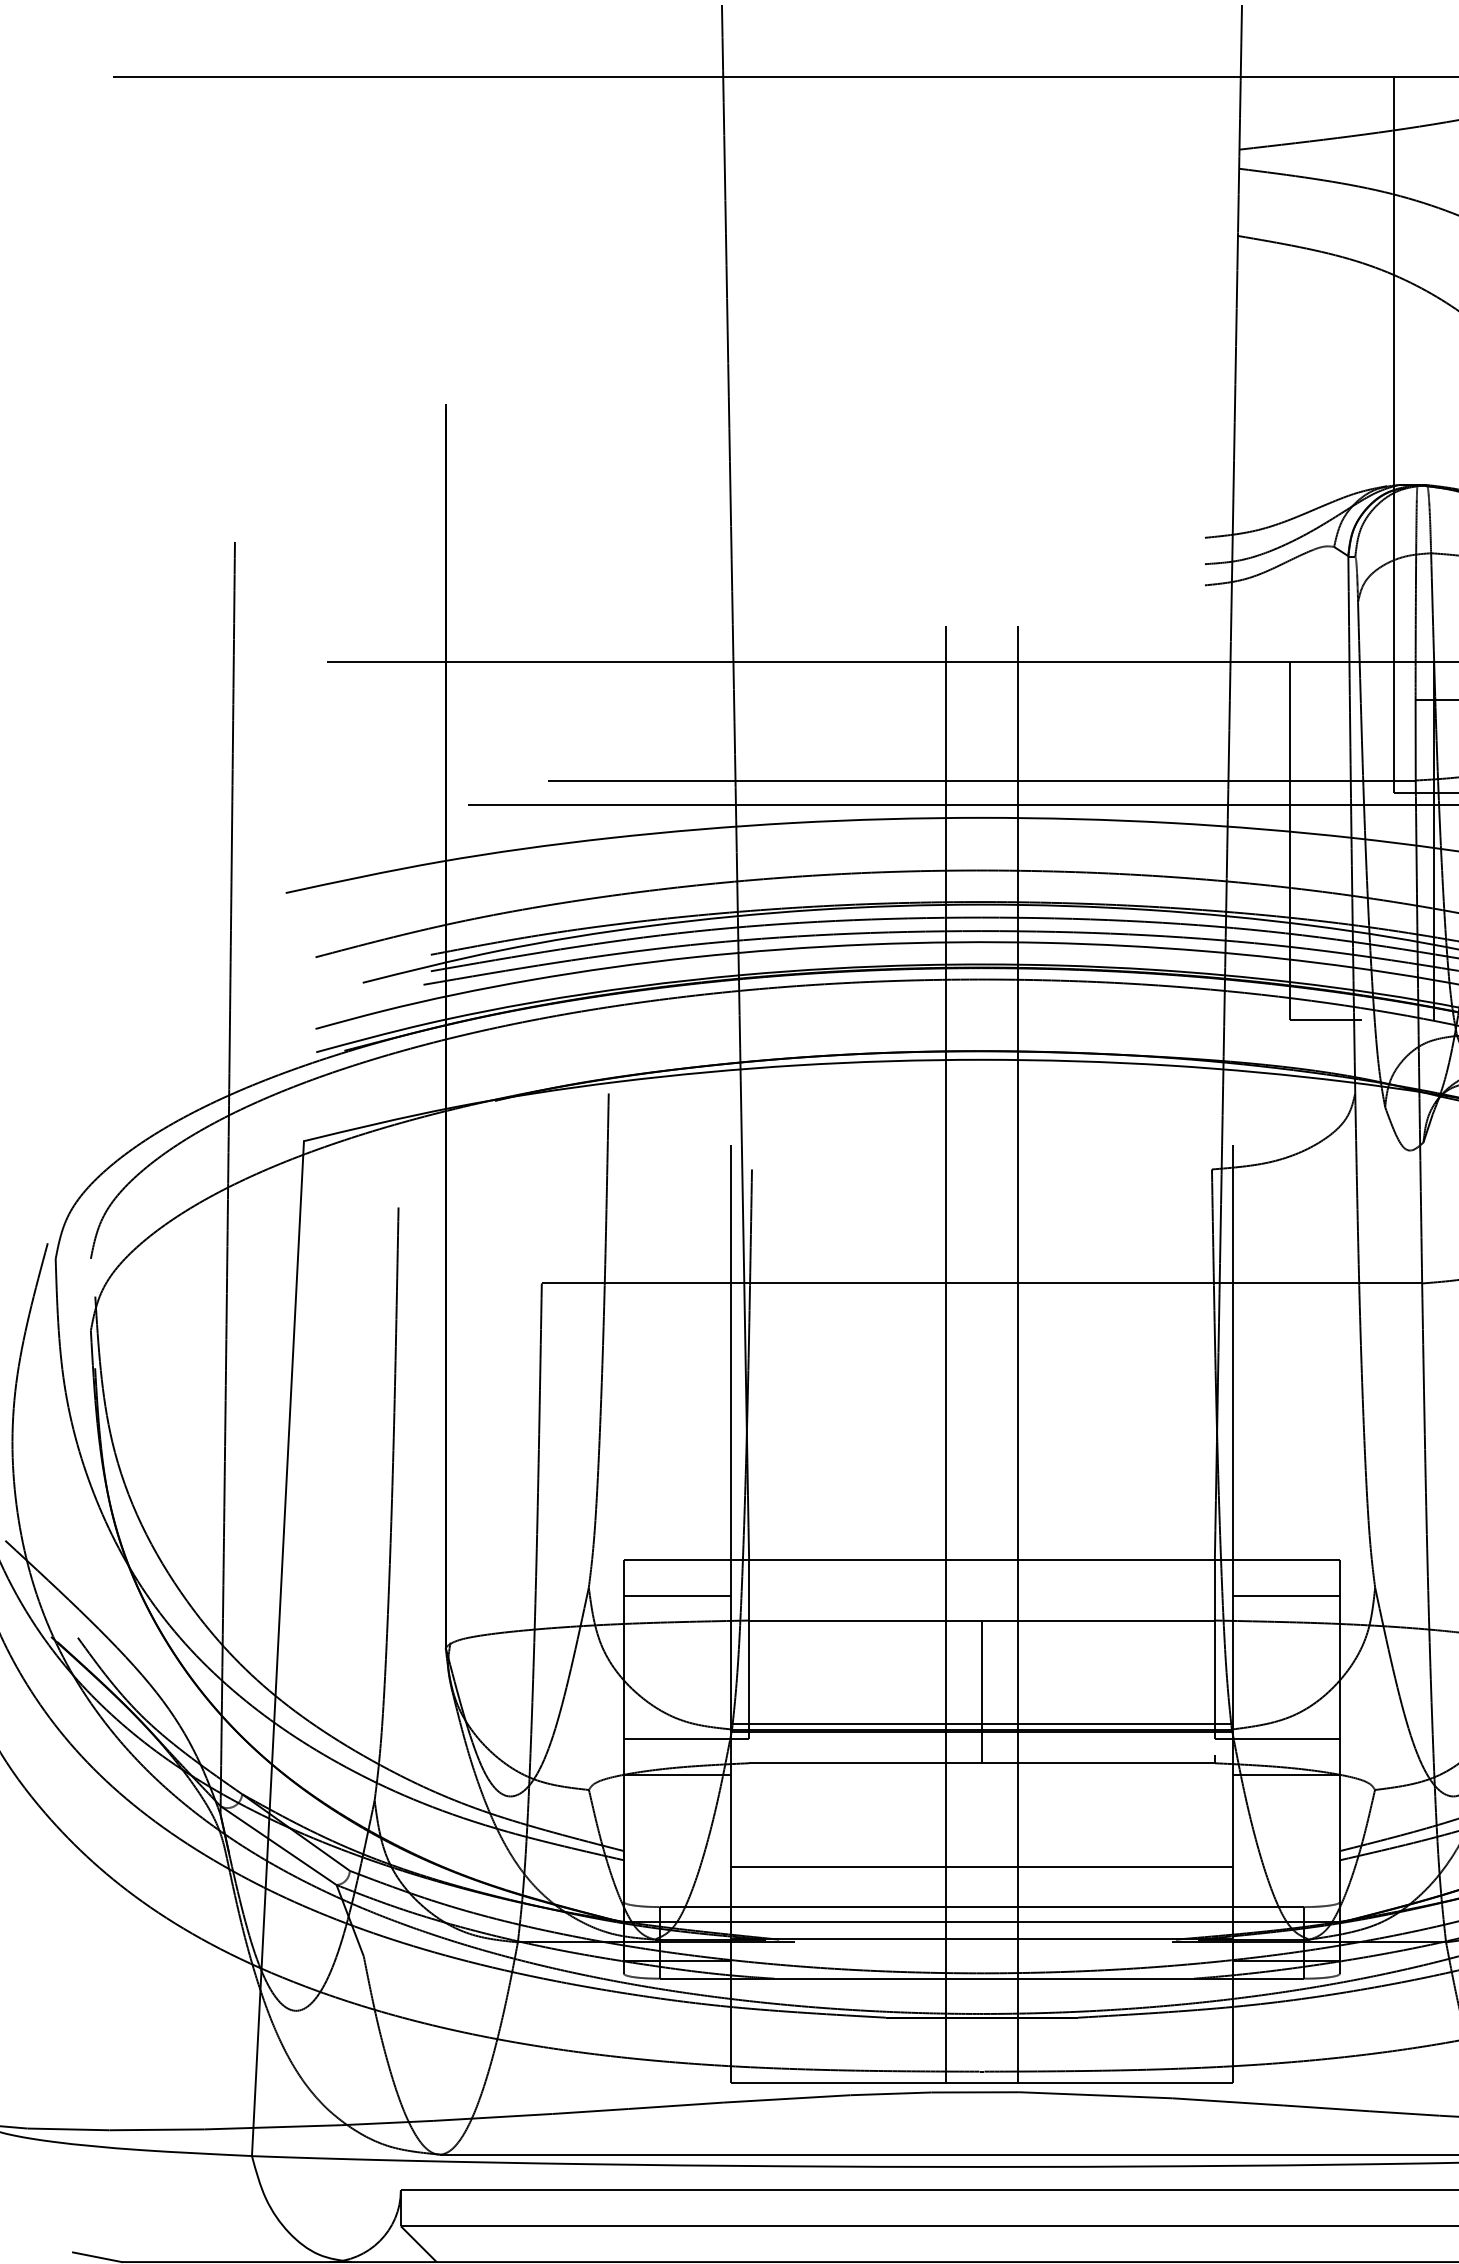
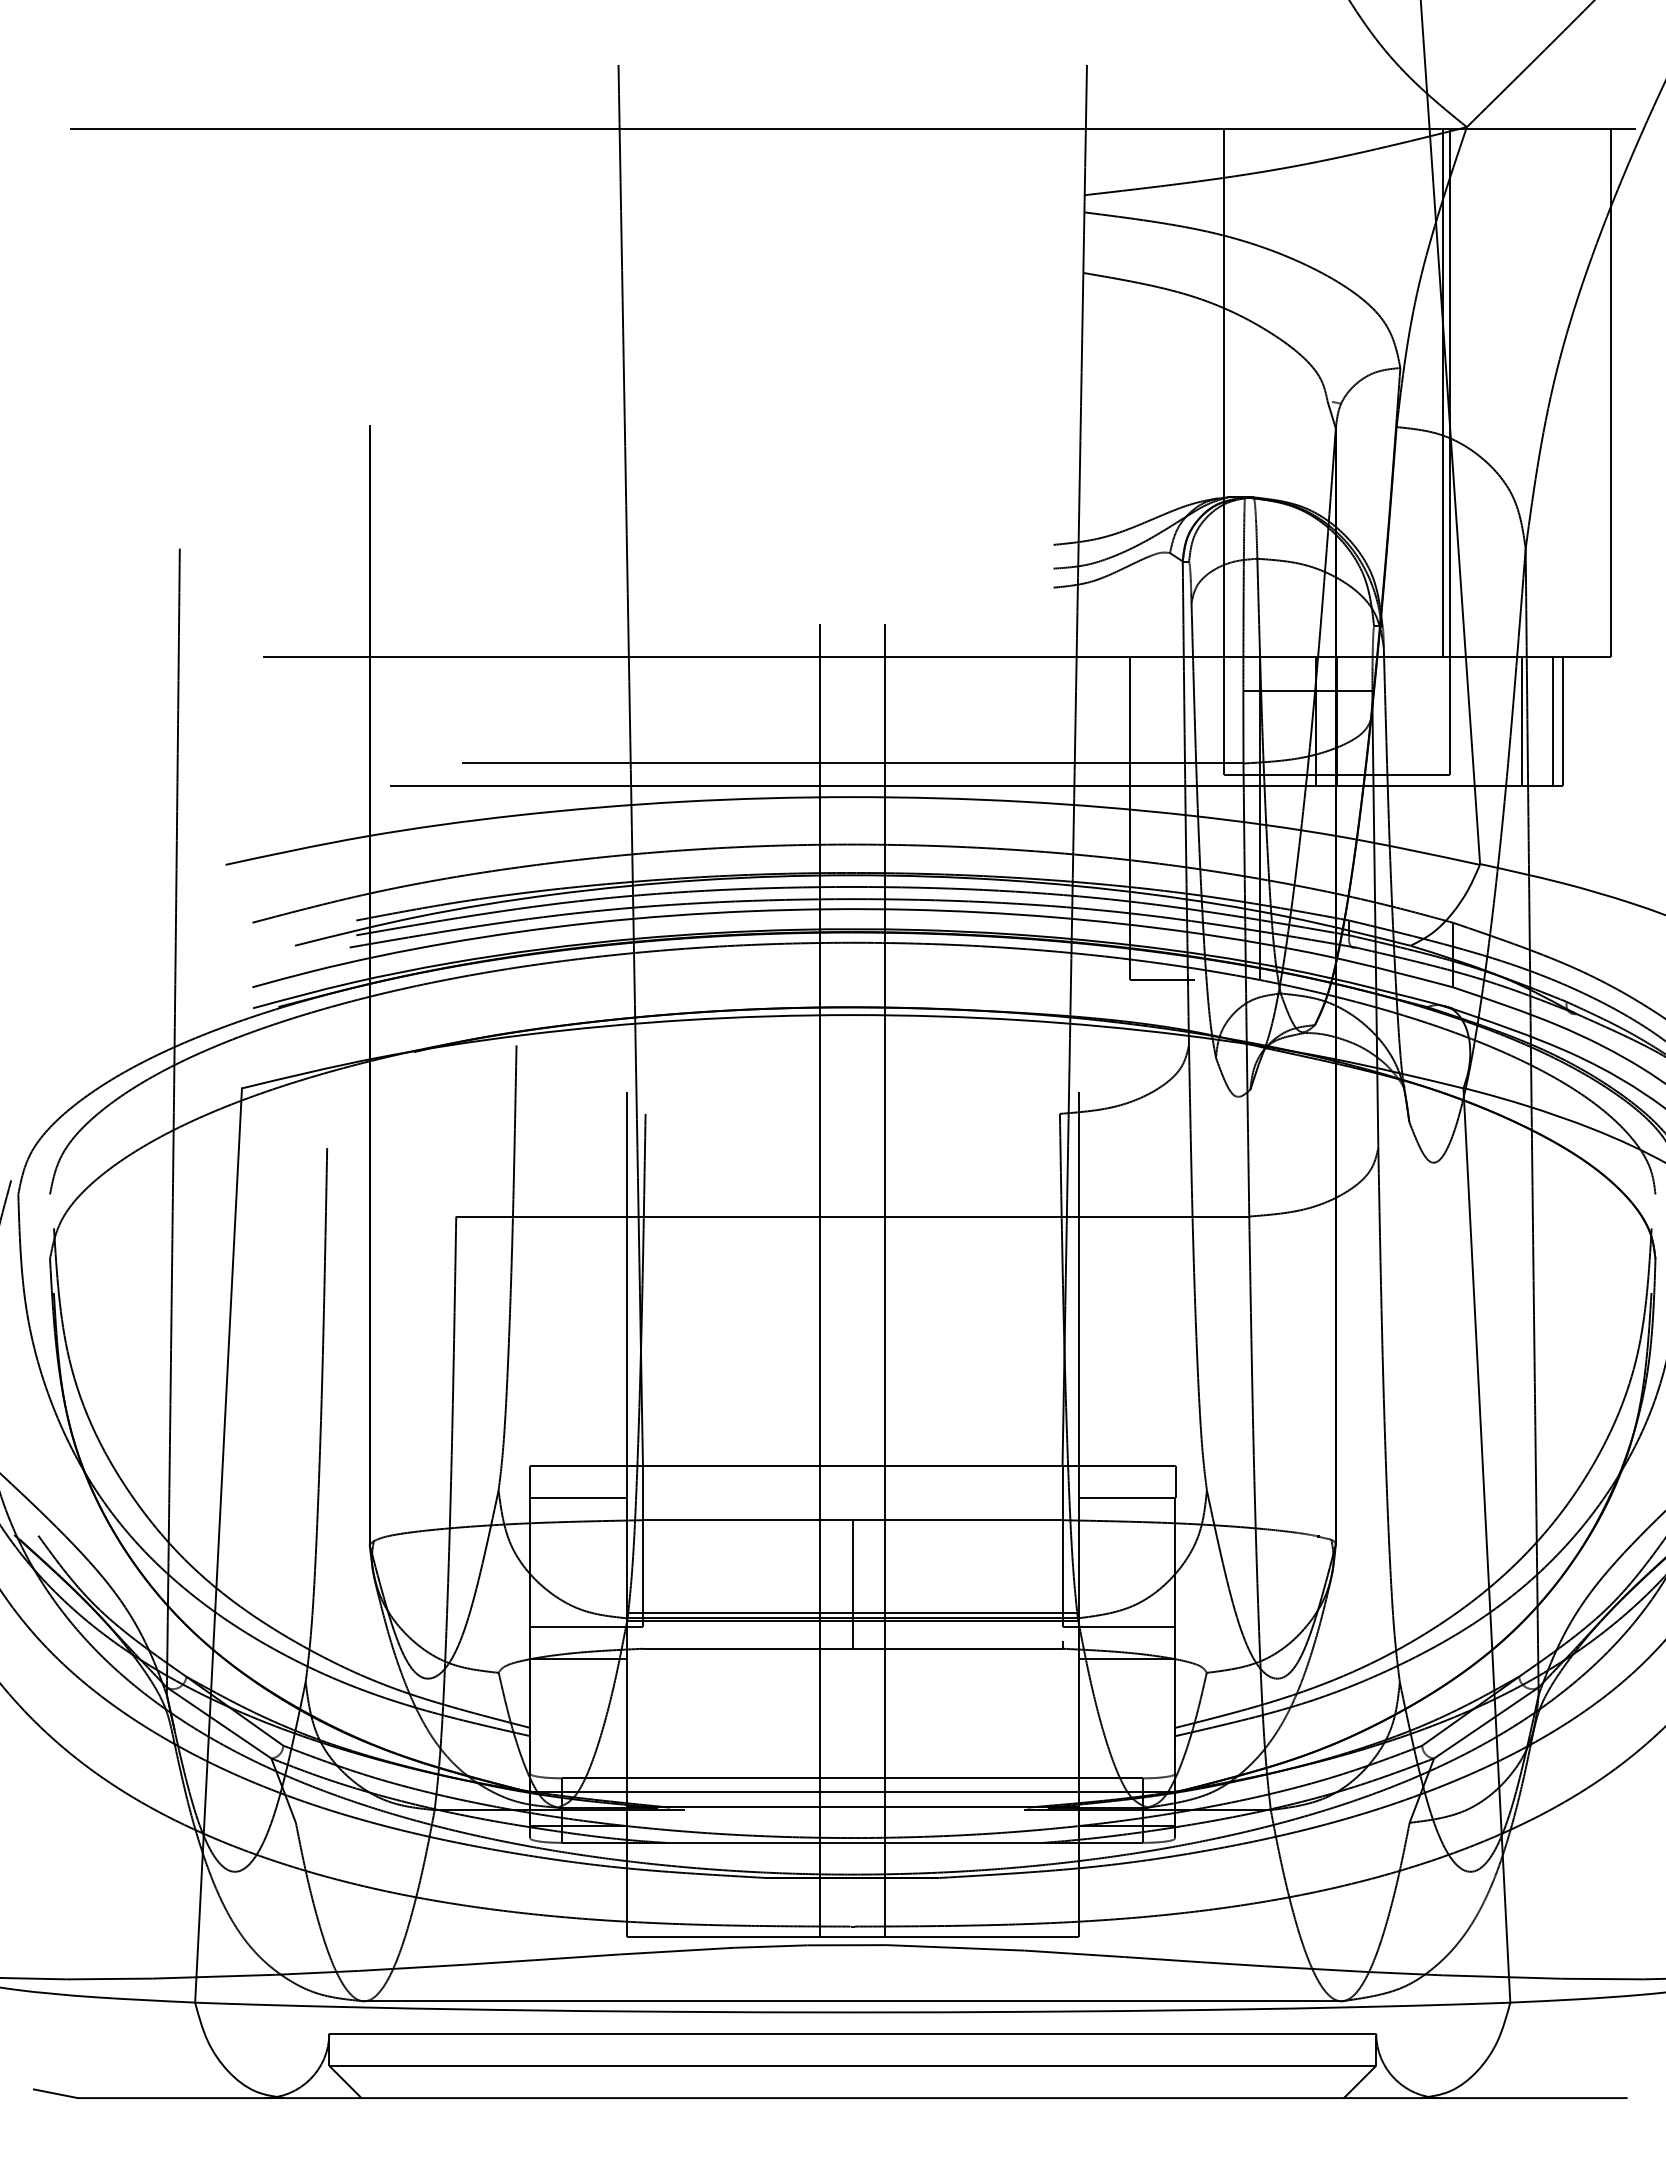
line: (981, 1867) -> (852, 1742), removed

